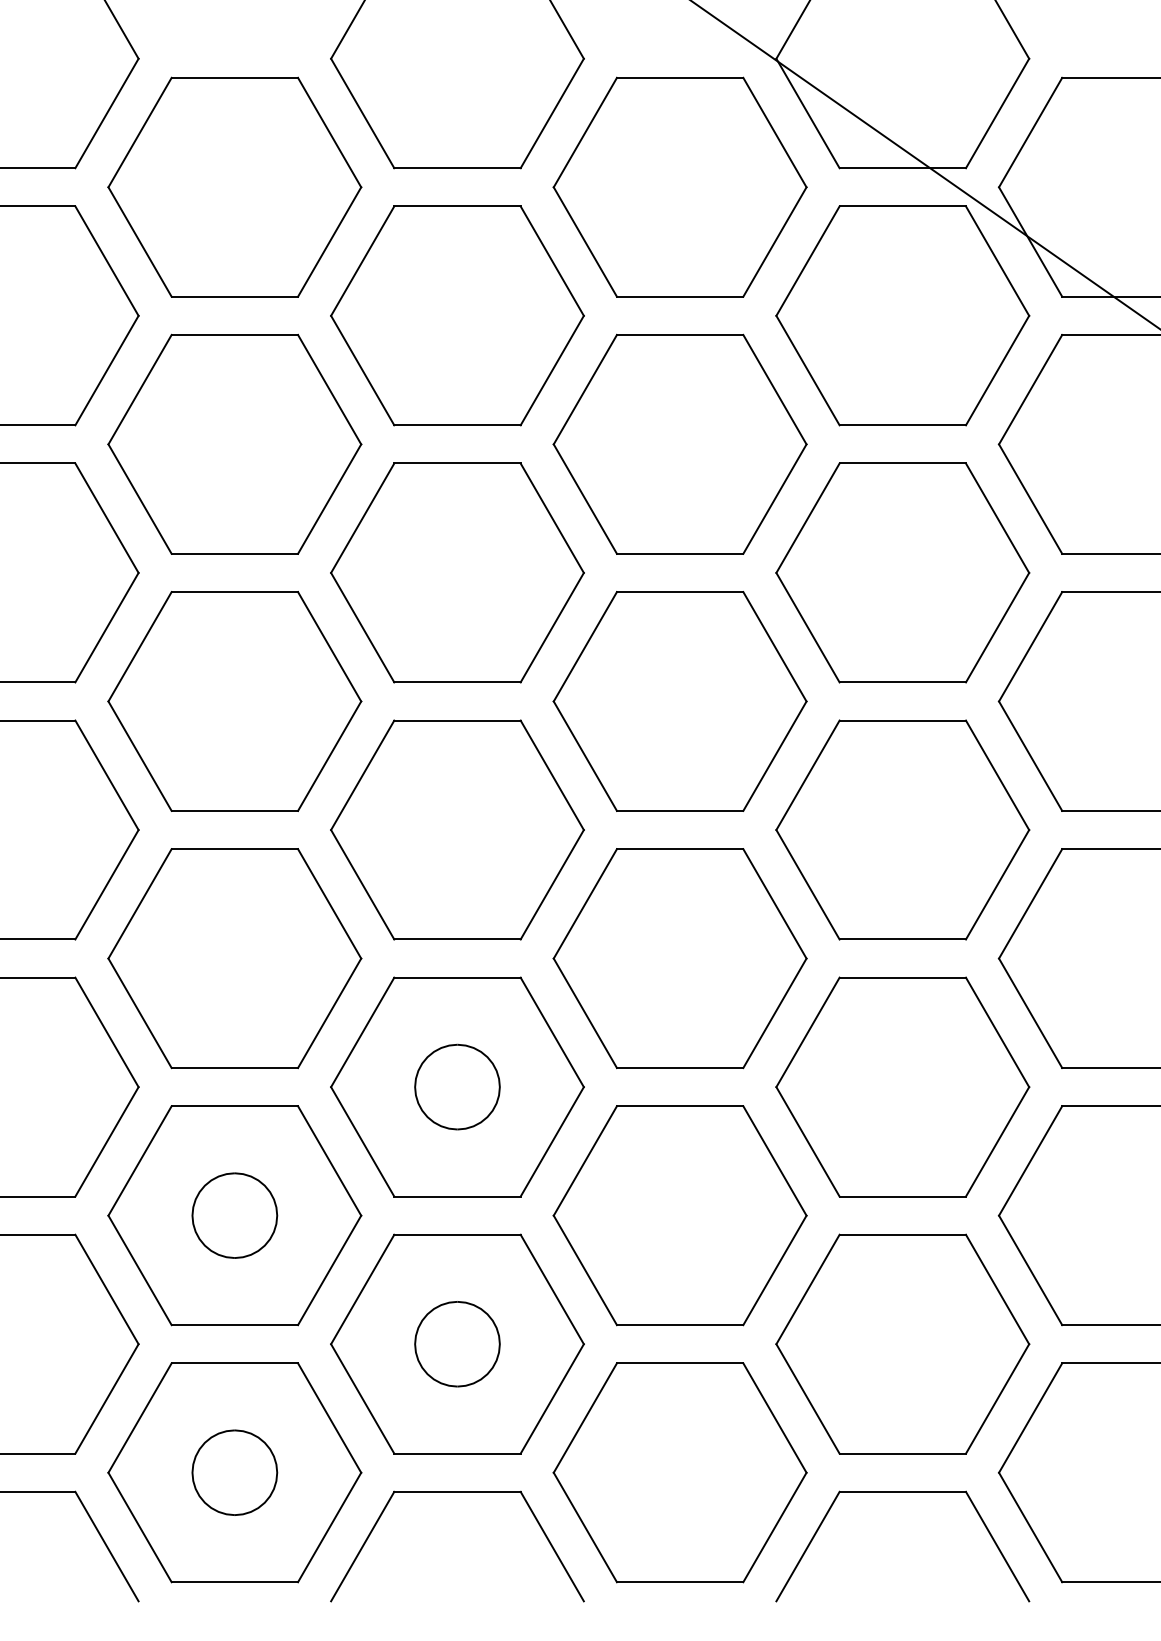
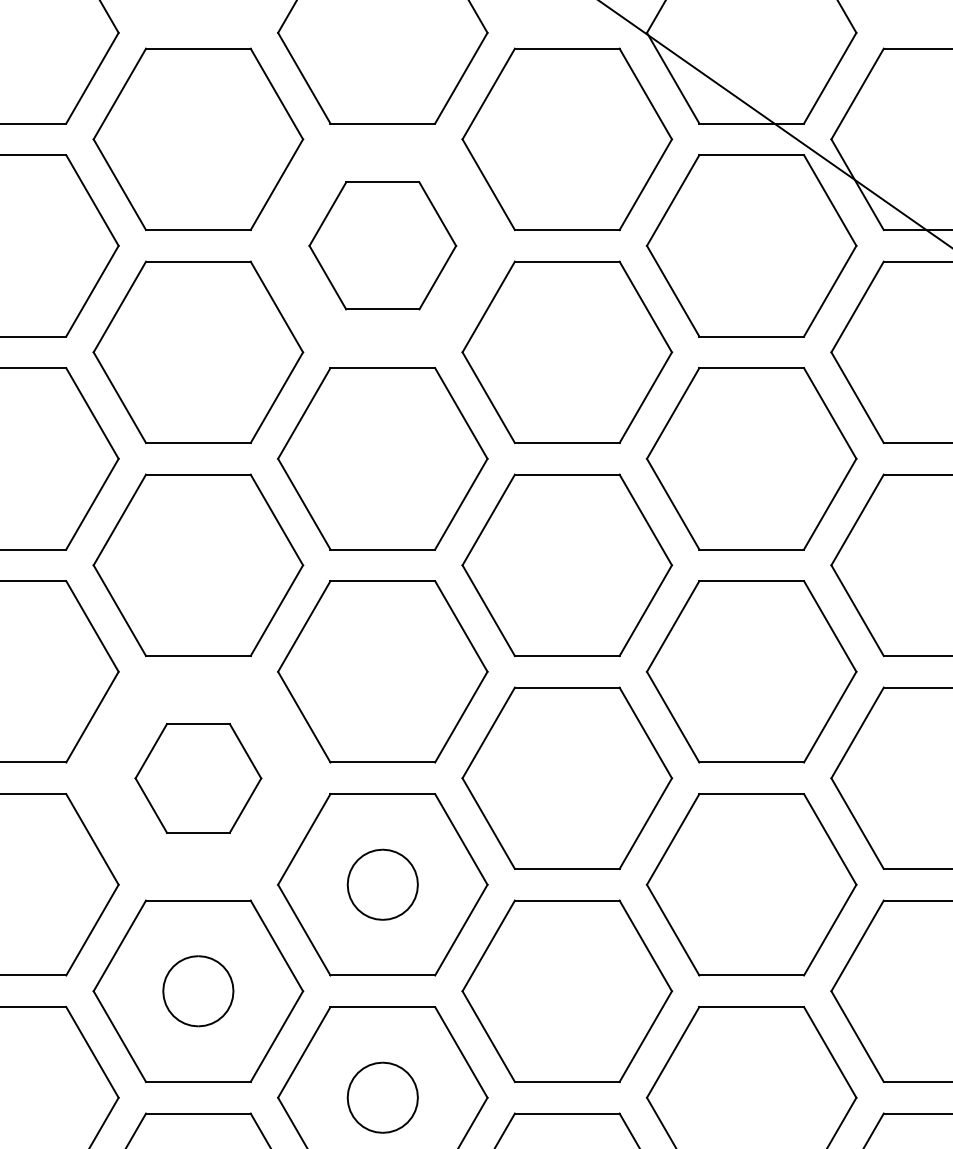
part: (457, 315) -> (382, 245), size x0.7
part: (234, 958) -> (198, 778), size x0.6

